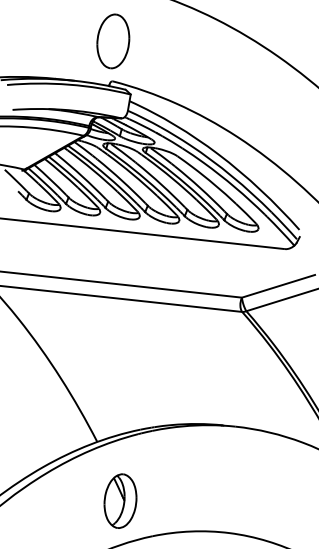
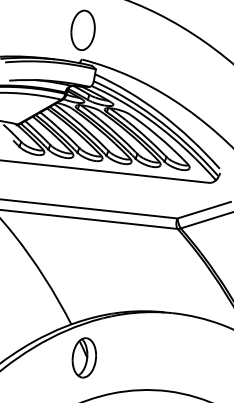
part: (119, 500) -> (83, 357), moved

